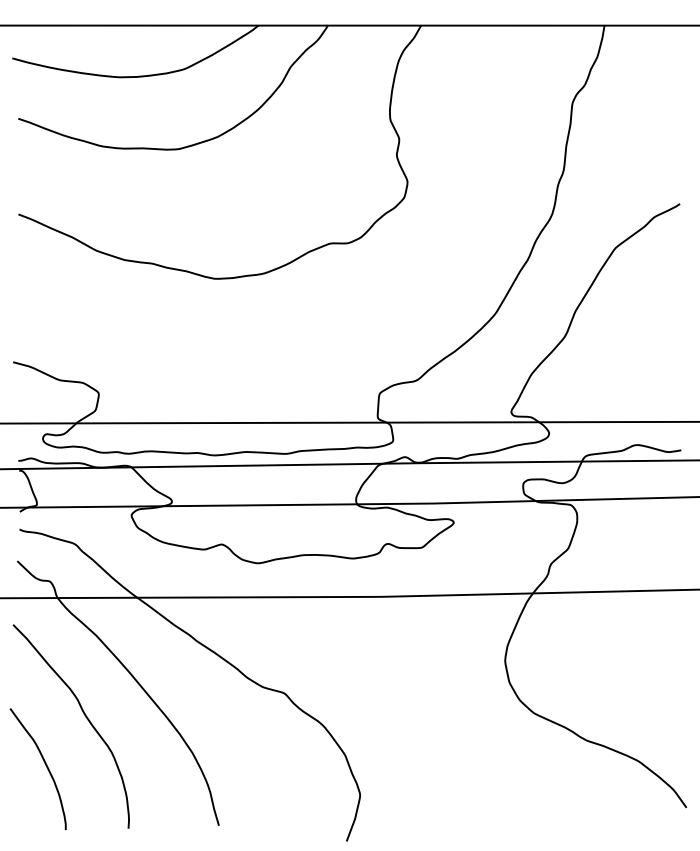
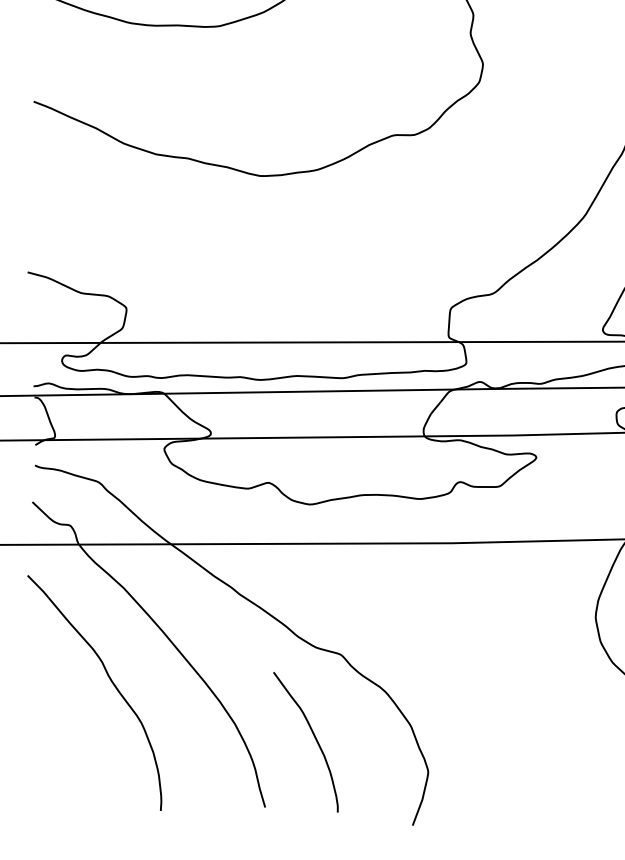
curve: (45, 765) -> (314, 737), moved

